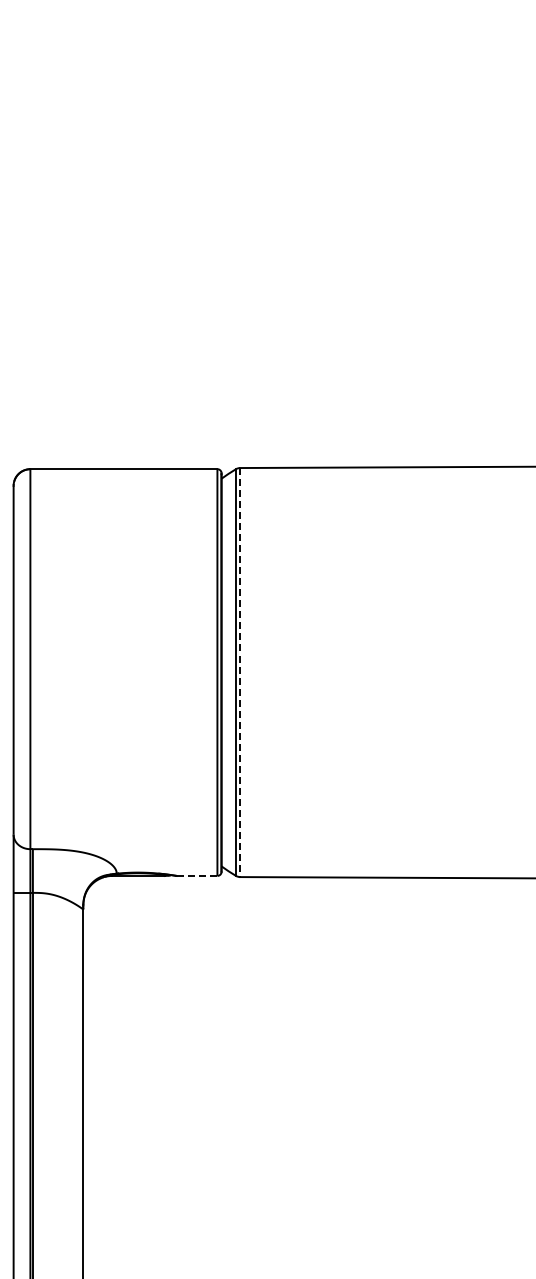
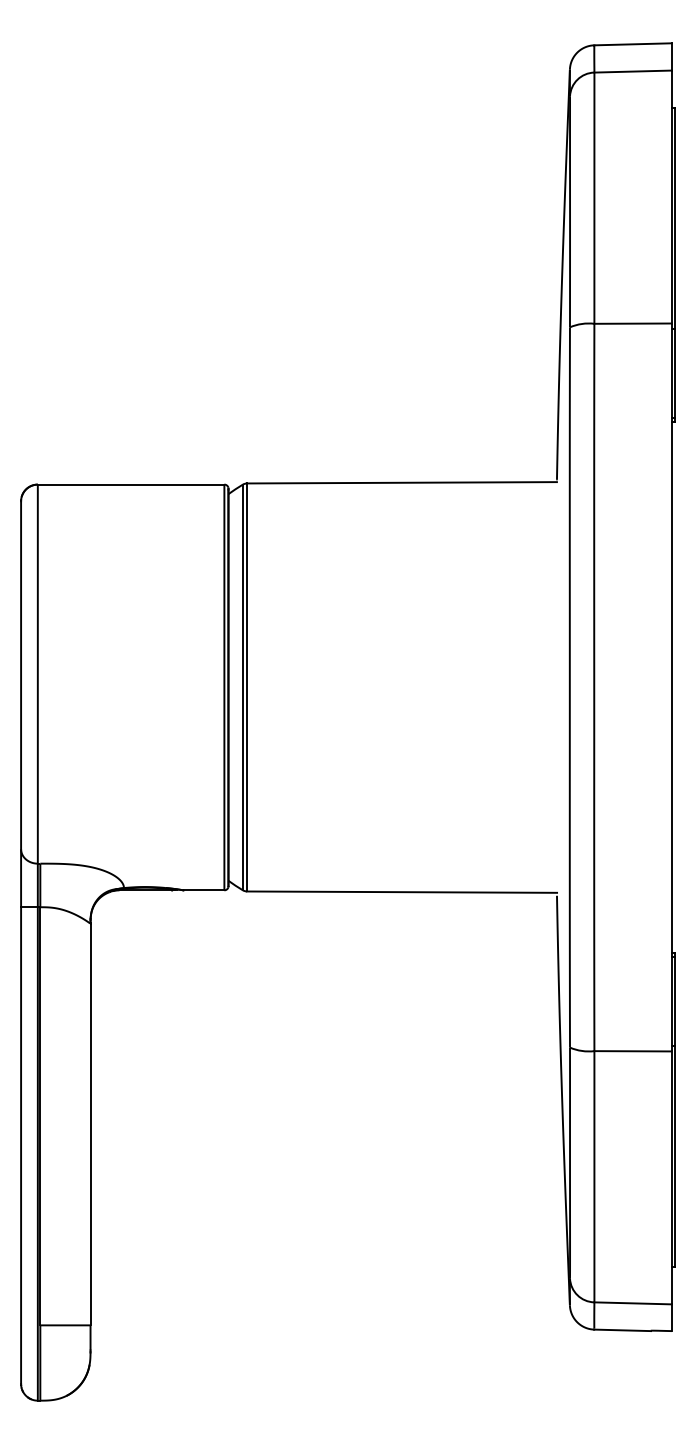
line: (240, 672) -> (247, 687), dashed -> solid
line: (196, 876) -> (203, 890), dashed -> solid

